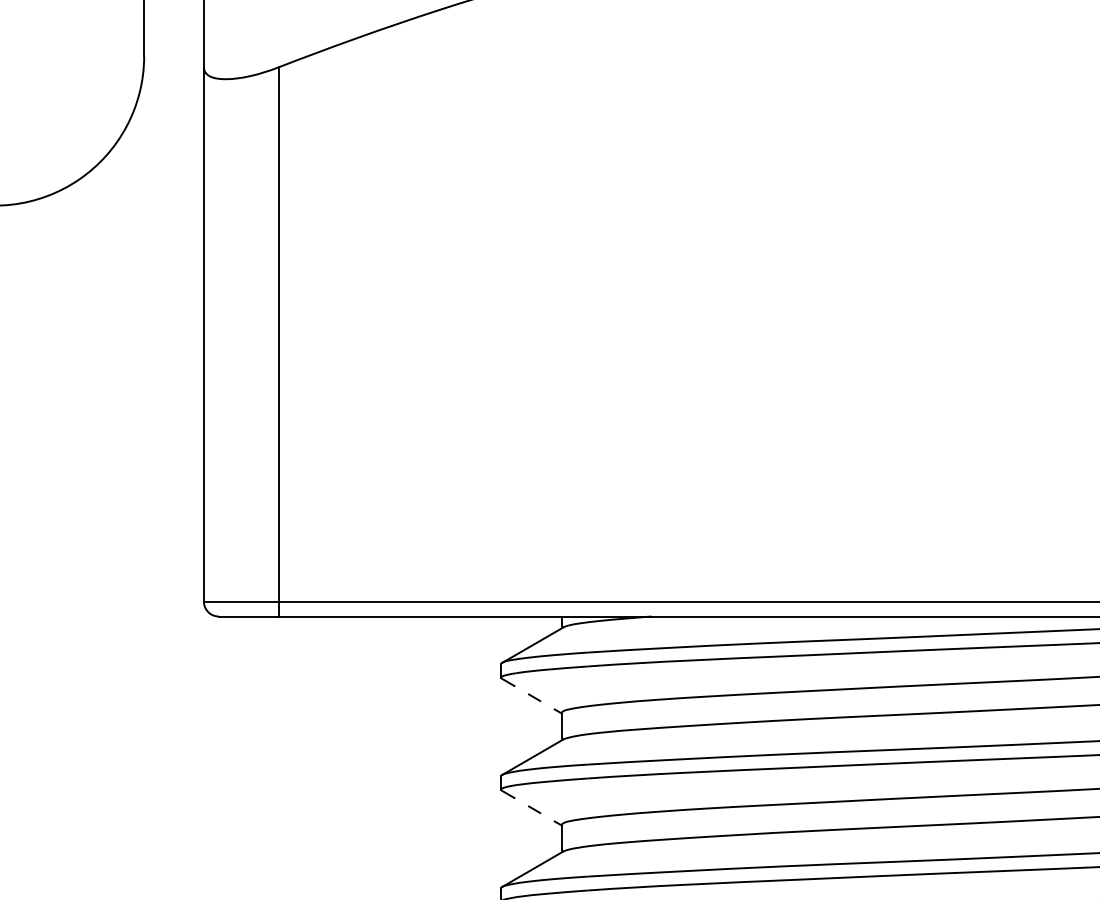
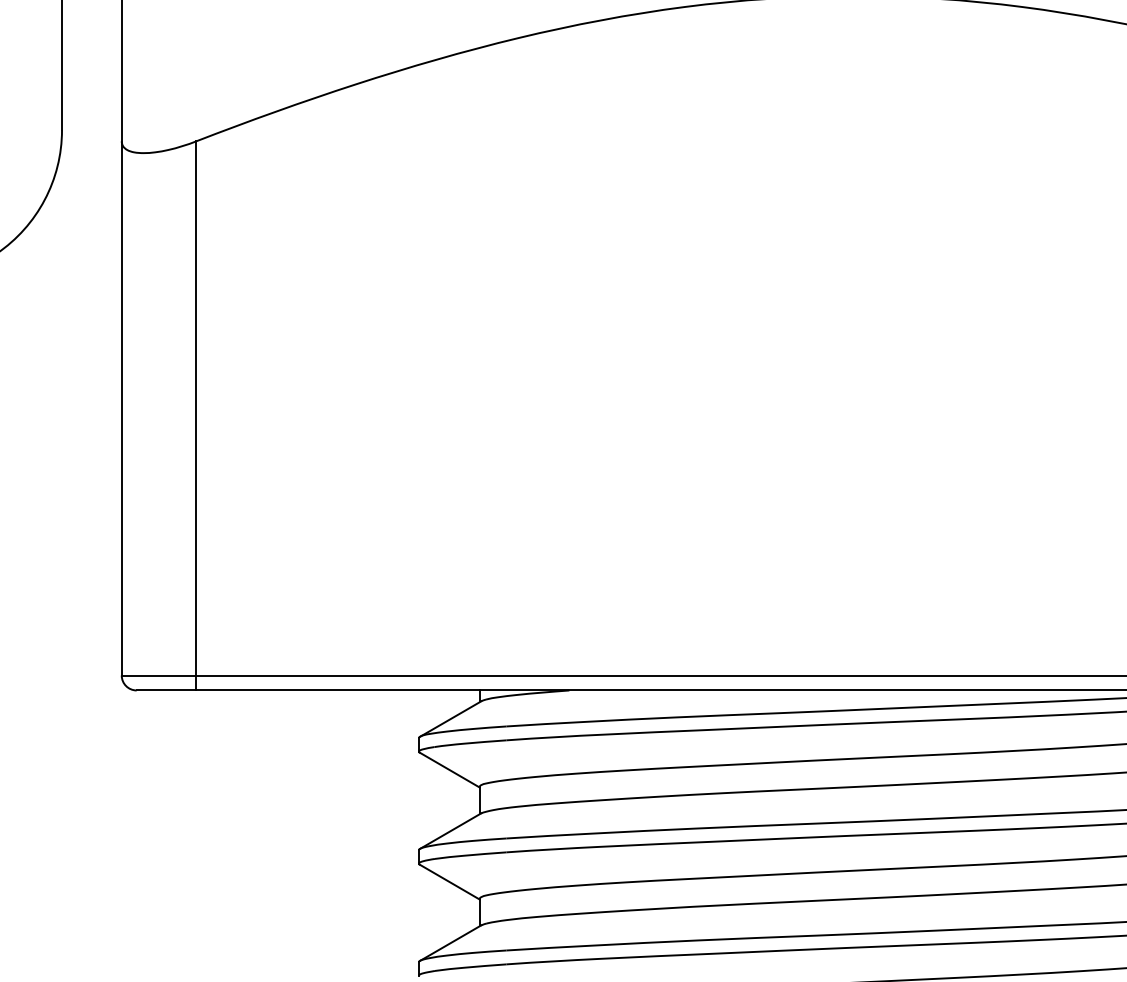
line: (532, 696) -> (450, 770), dashed -> solid
line: (532, 808) -> (450, 882), dashed -> solid

